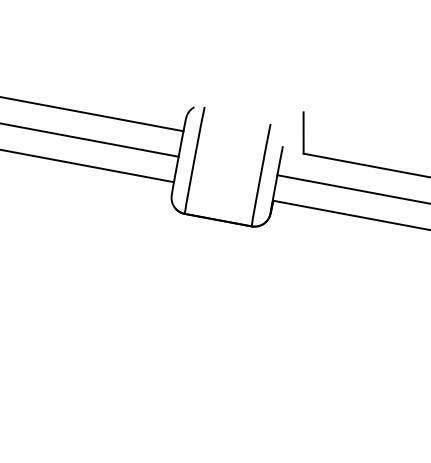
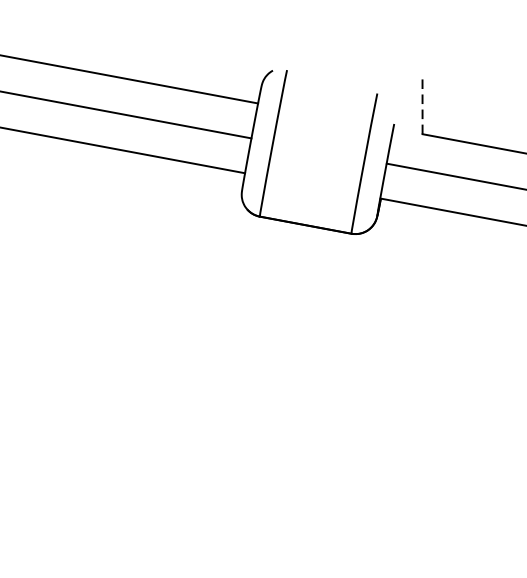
line: (303, 133) -> (422, 106), solid -> dashed

